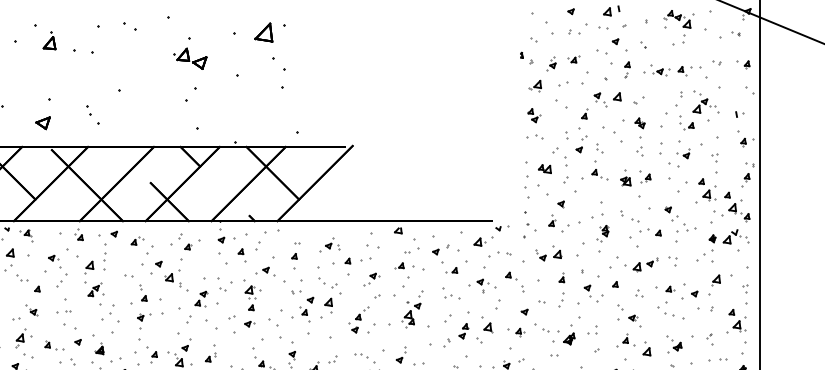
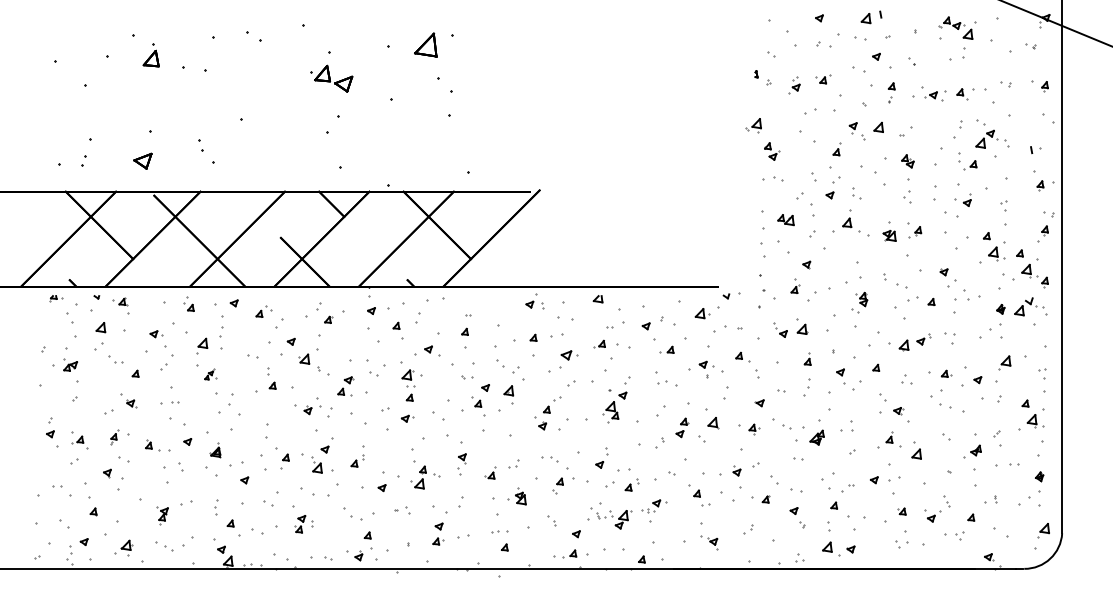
part: (535, 85) -> (753, 125), moved
part: (599, 174) -> (855, 227), size x1.4
part: (332, 243) -> (534, 301), moved
part: (372, 279) -> (564, 361), size x1.4
part: (95, 289) -> (210, 374), size x0.6
part: (144, 317) -> (312, 410), moved
part: (20, 338) -> (114, 437), size x0.6
part: (674, 347) -> (972, 451), moved

